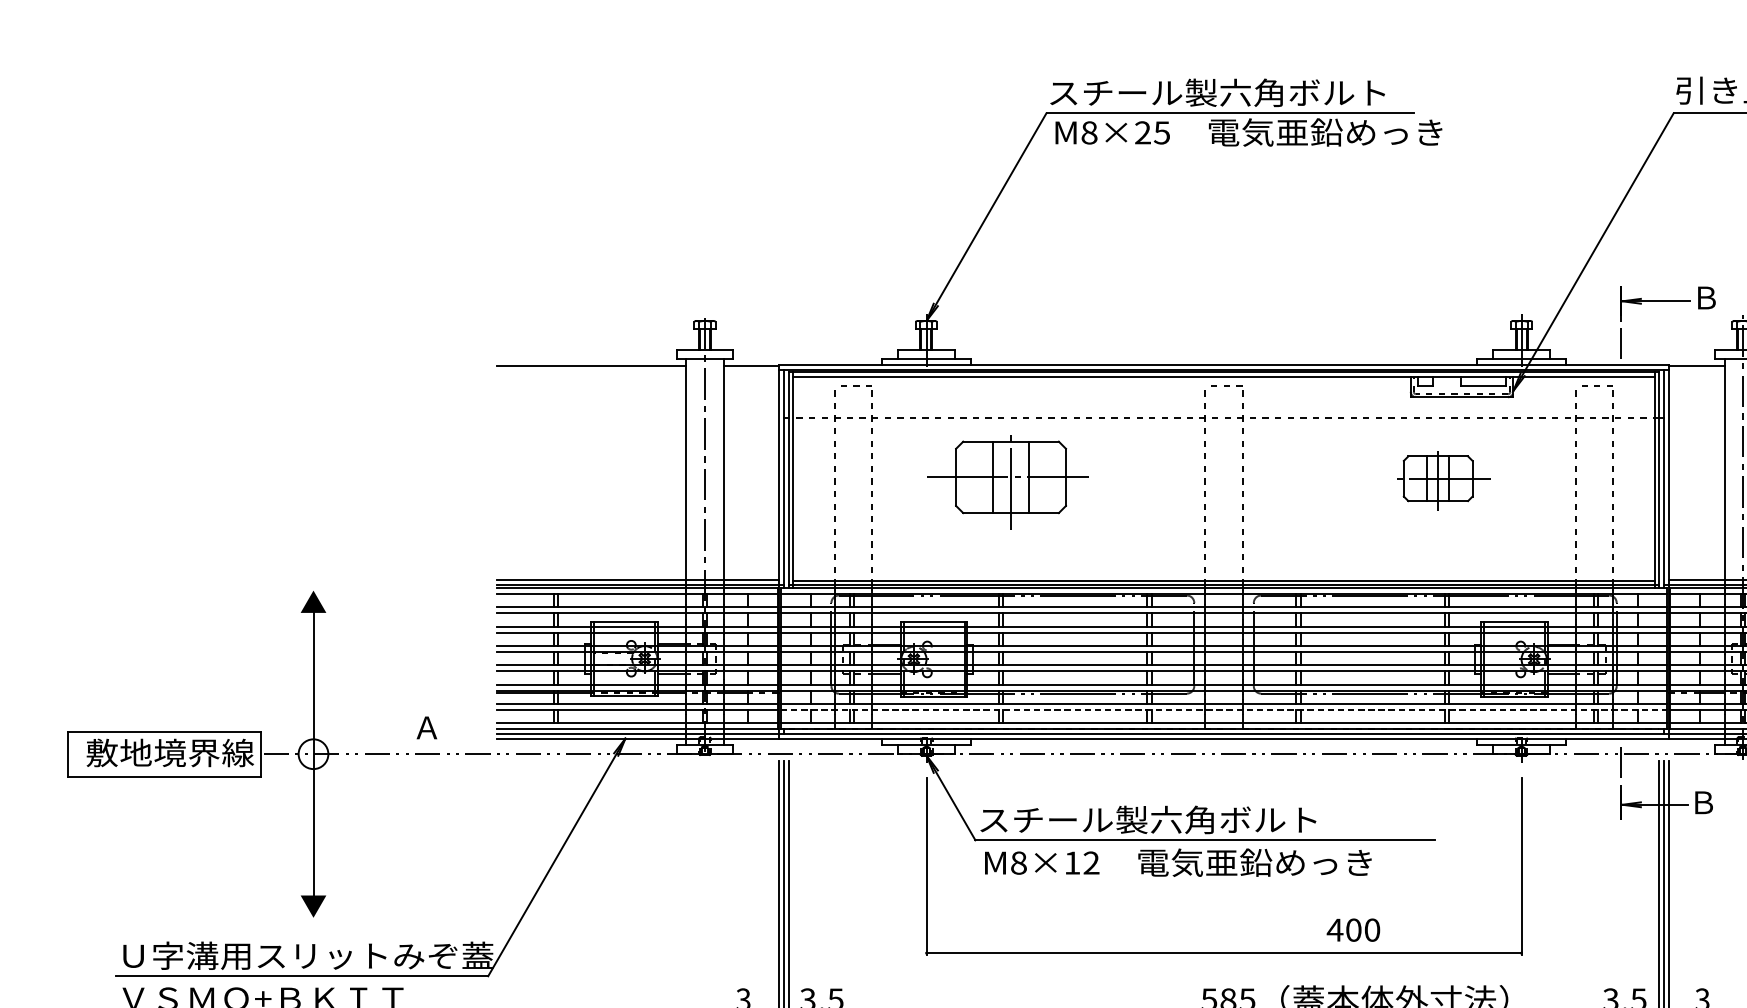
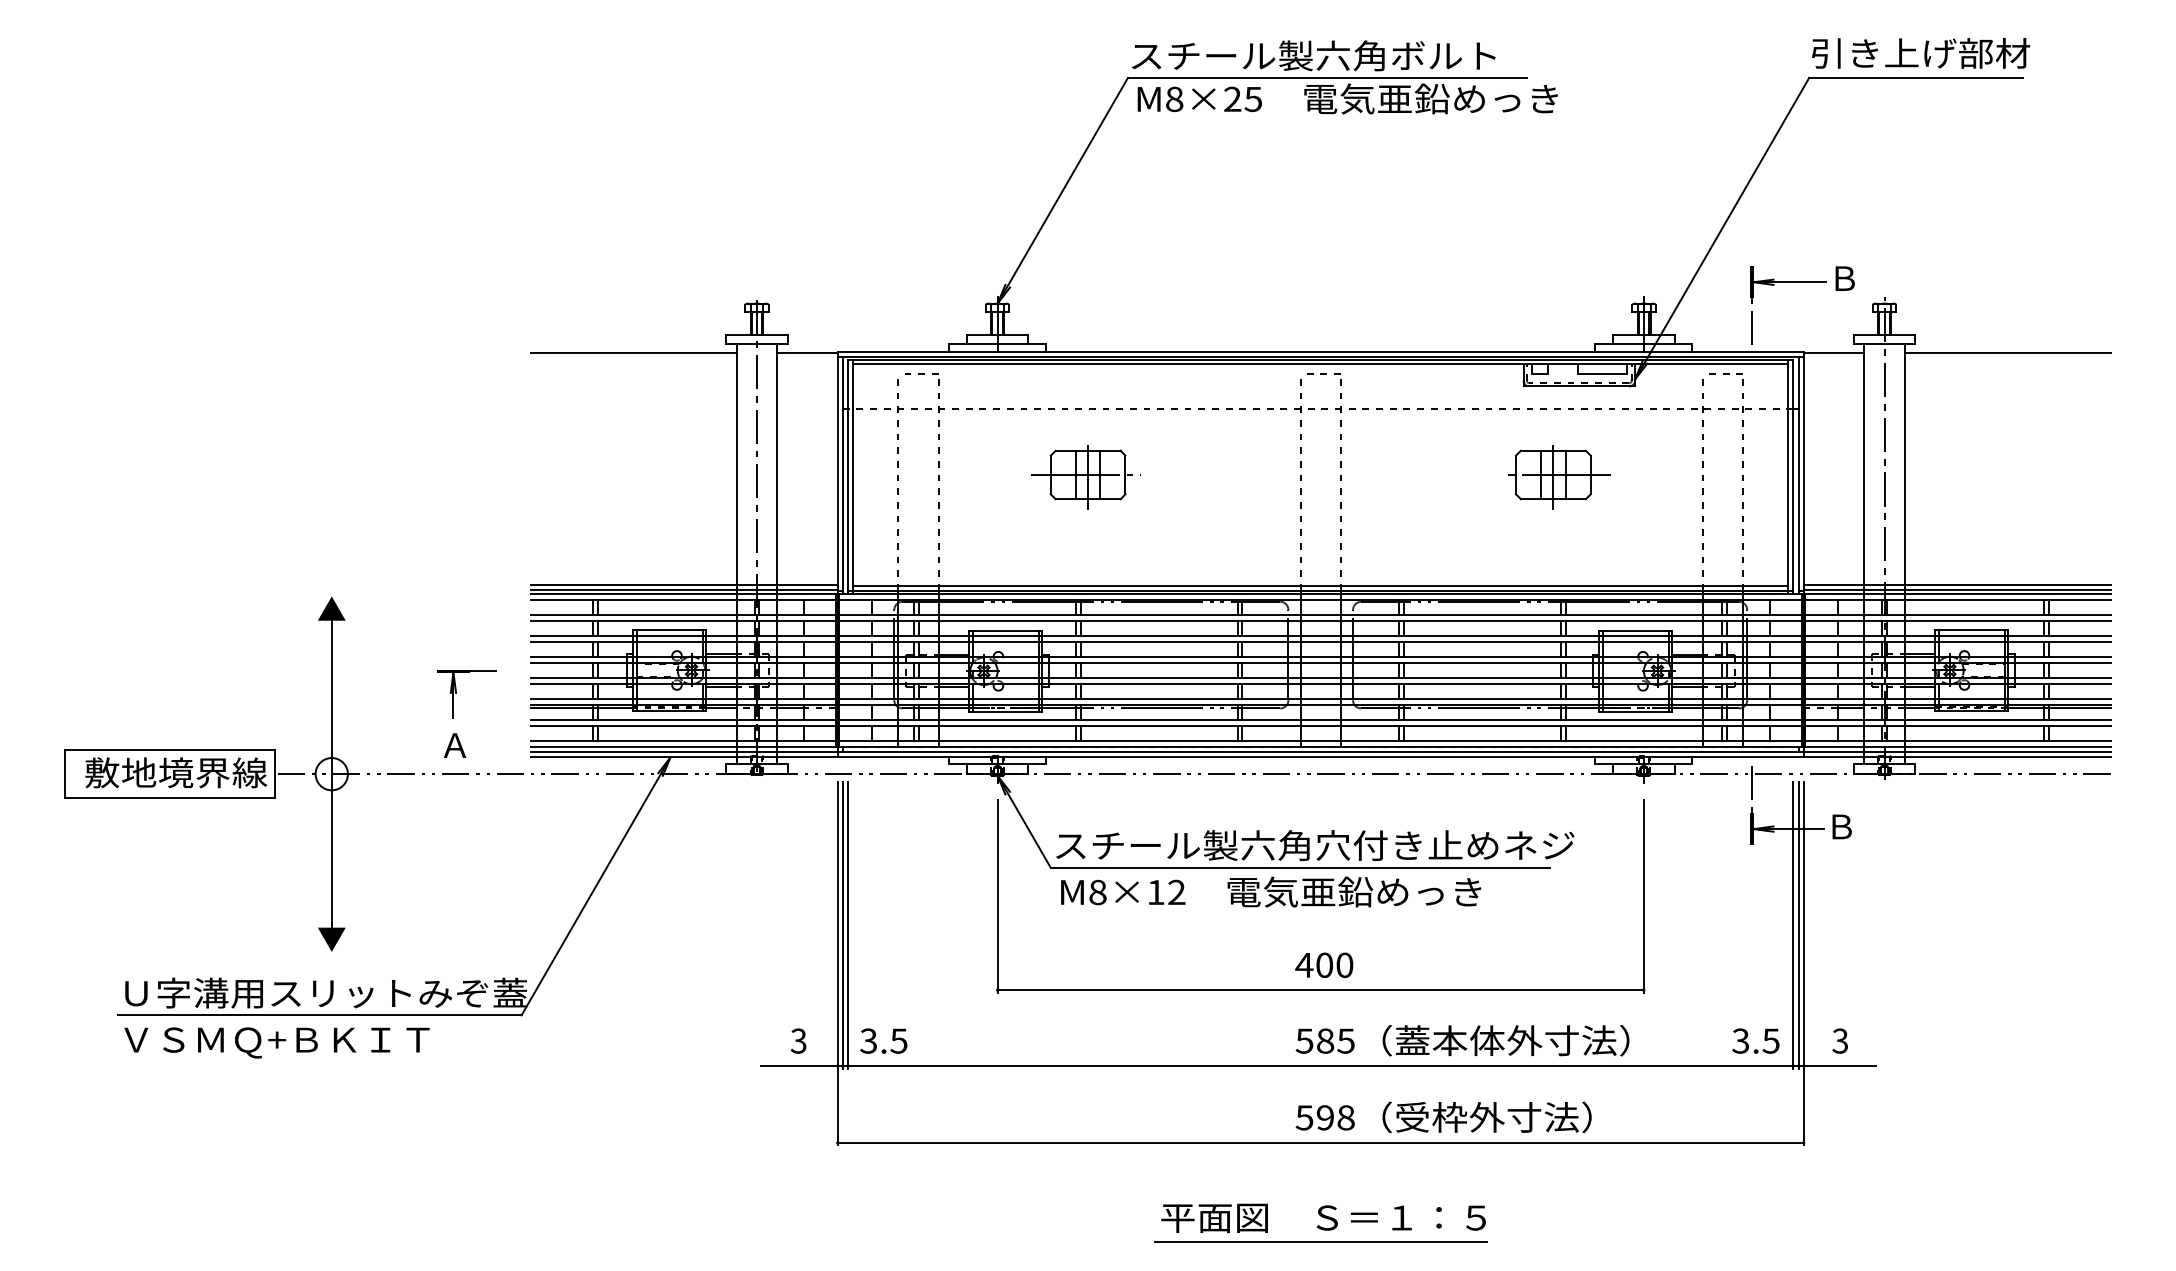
part: (1007, 481) -> (1085, 477), size x0.62
part: (428, 679) -> (456, 693), added
line: (1224, 710) -> (1321, 726), dashed -> solid
text: (1338, 819) -> (1445, 845), スチール製六角ボルト -> スチール製六角穴付き止めネジ
text: (1353, 929) -> (1324, 964), moved

